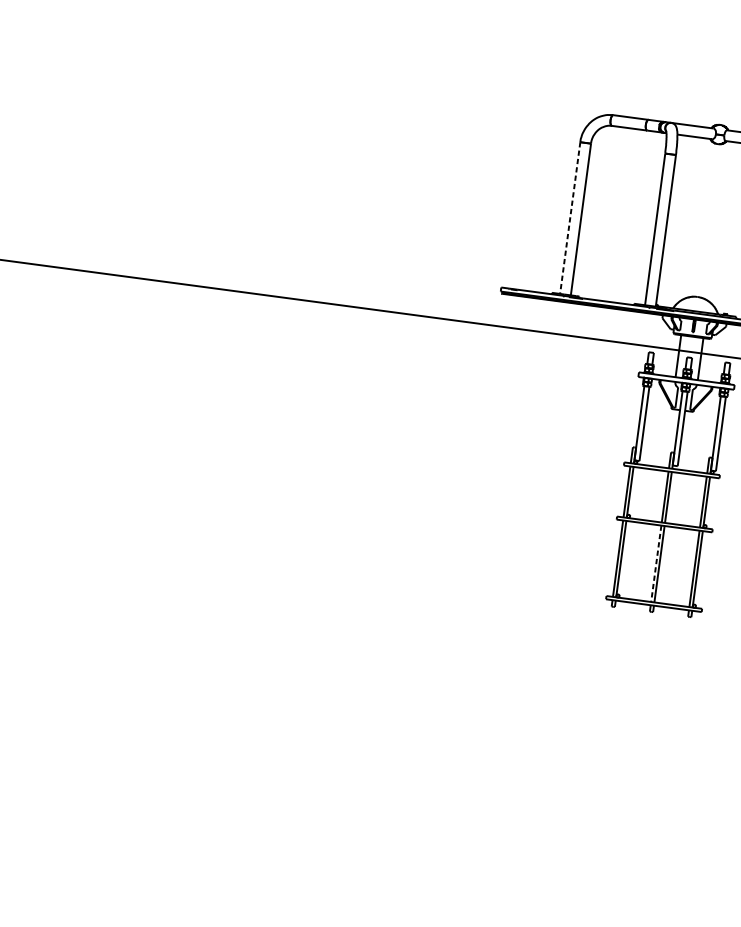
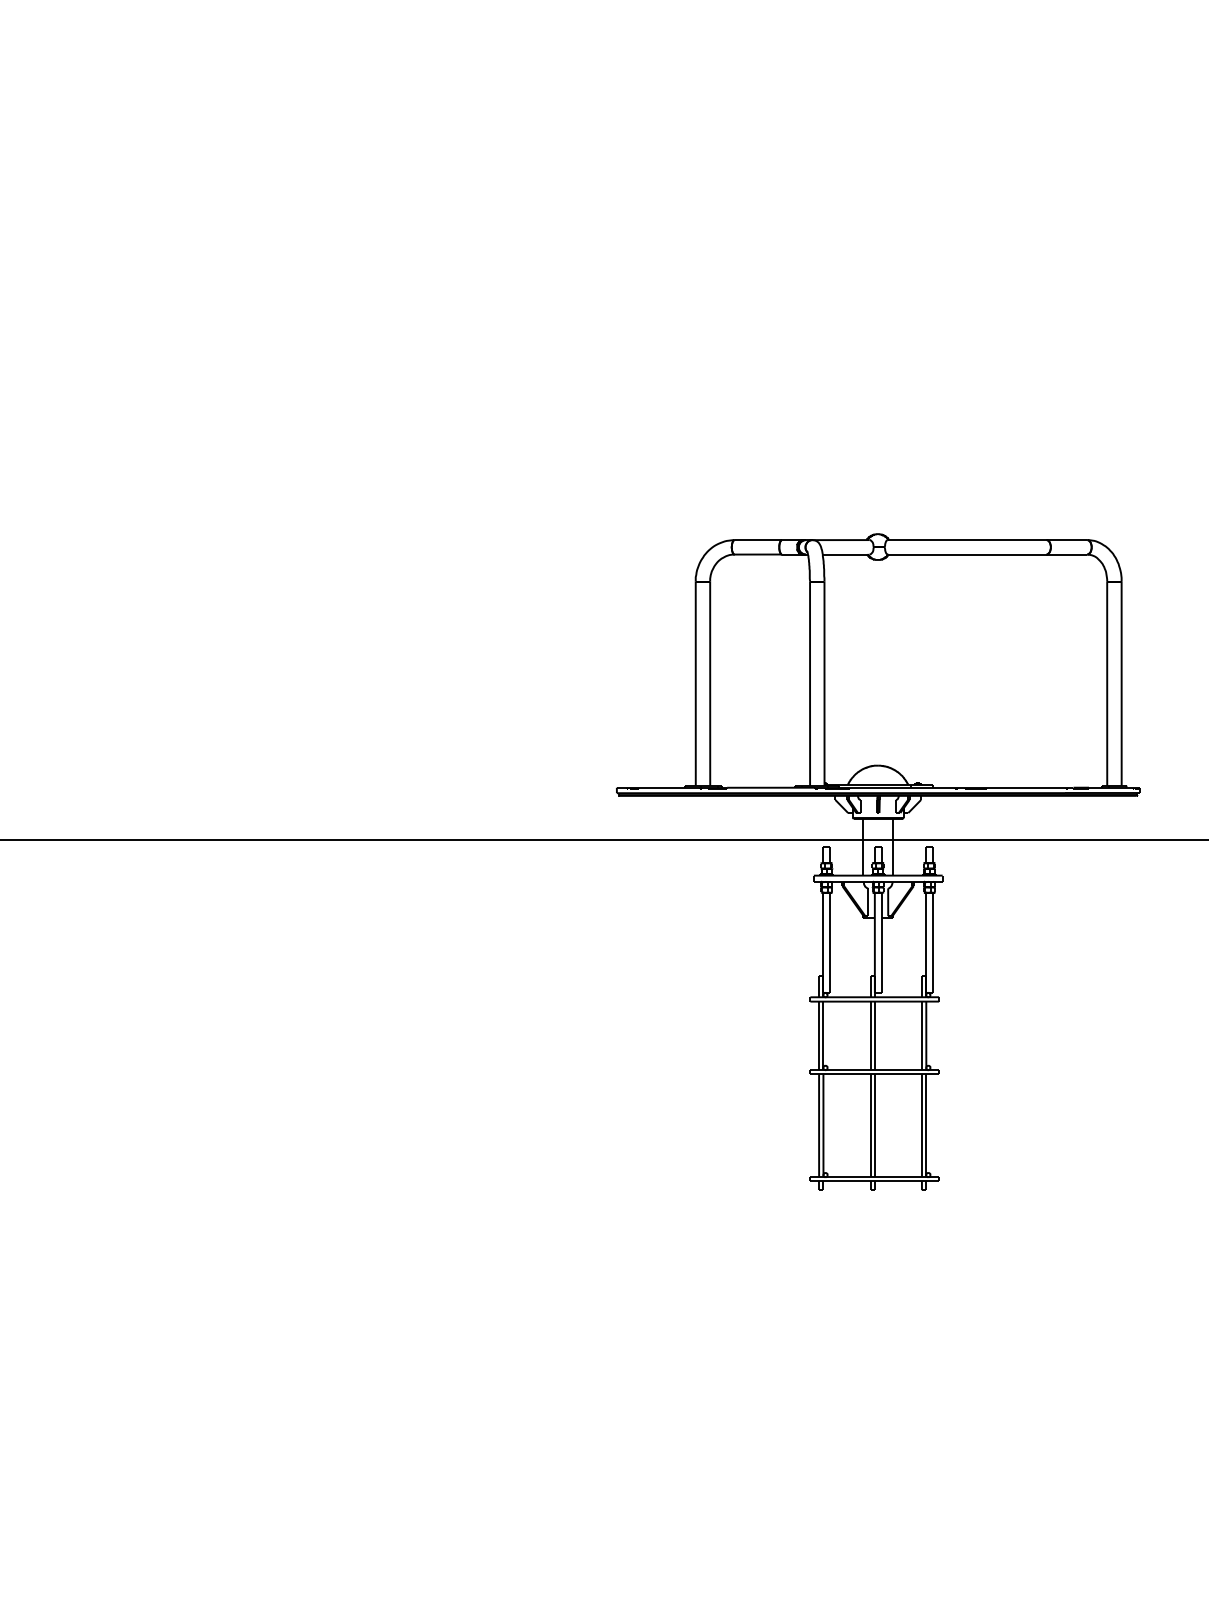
line: (569, 218) -> (695, 684), dashed -> solid
line: (656, 564) -> (870, 1126), dashed -> solid

